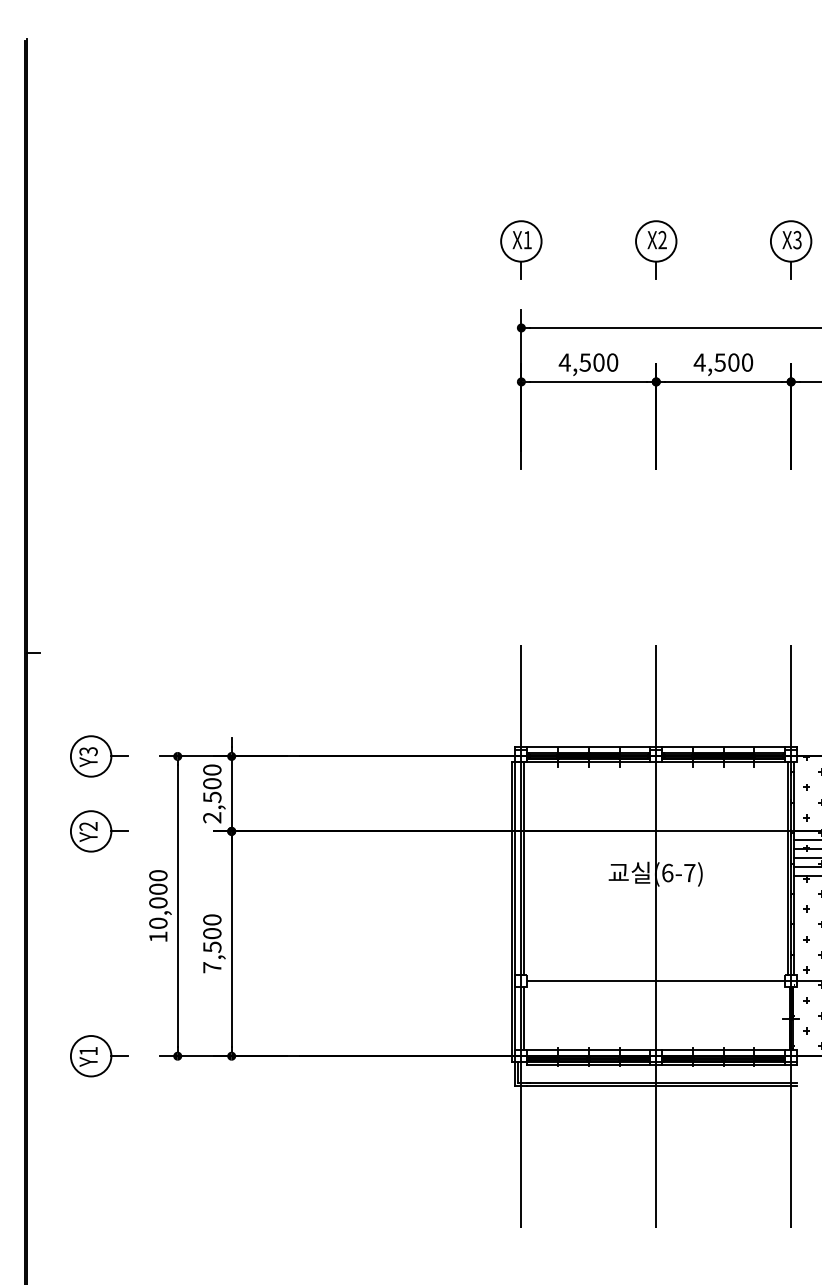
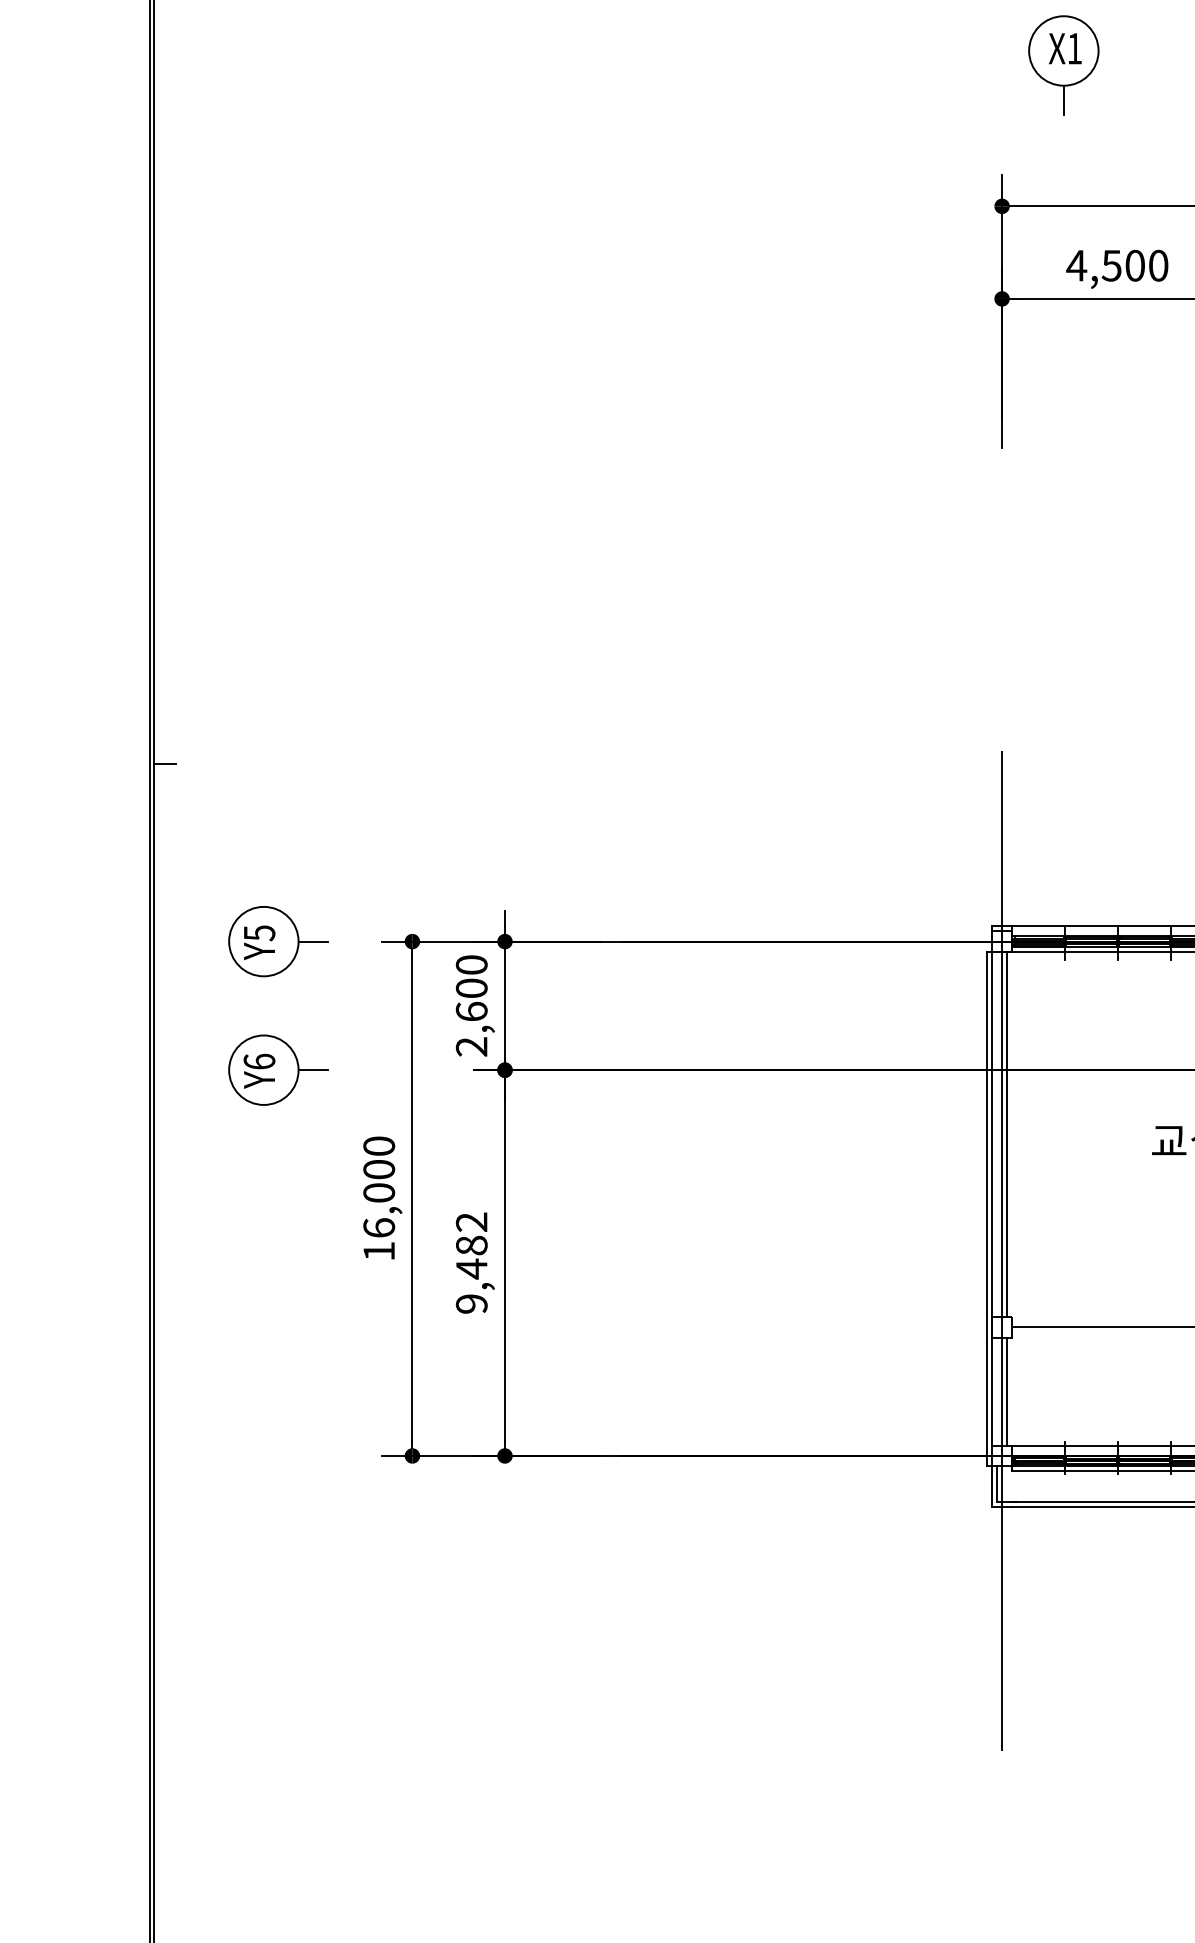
part: (521, 249) -> (1064, 64), moved
text: (88, 751) -> (259, 933), Y3 -> Y5
text: (212, 797) -> (472, 1012), 2,500 -> 2,600
text: (88, 825) -> (259, 1060), Y2 -> Y6
text: (158, 922) -> (379, 1226), 10,000 -> 16,000
text: (212, 943) -> (472, 1262), 7,500 -> 9,482
part: (99, 1056) -> (278, 1456), removed

